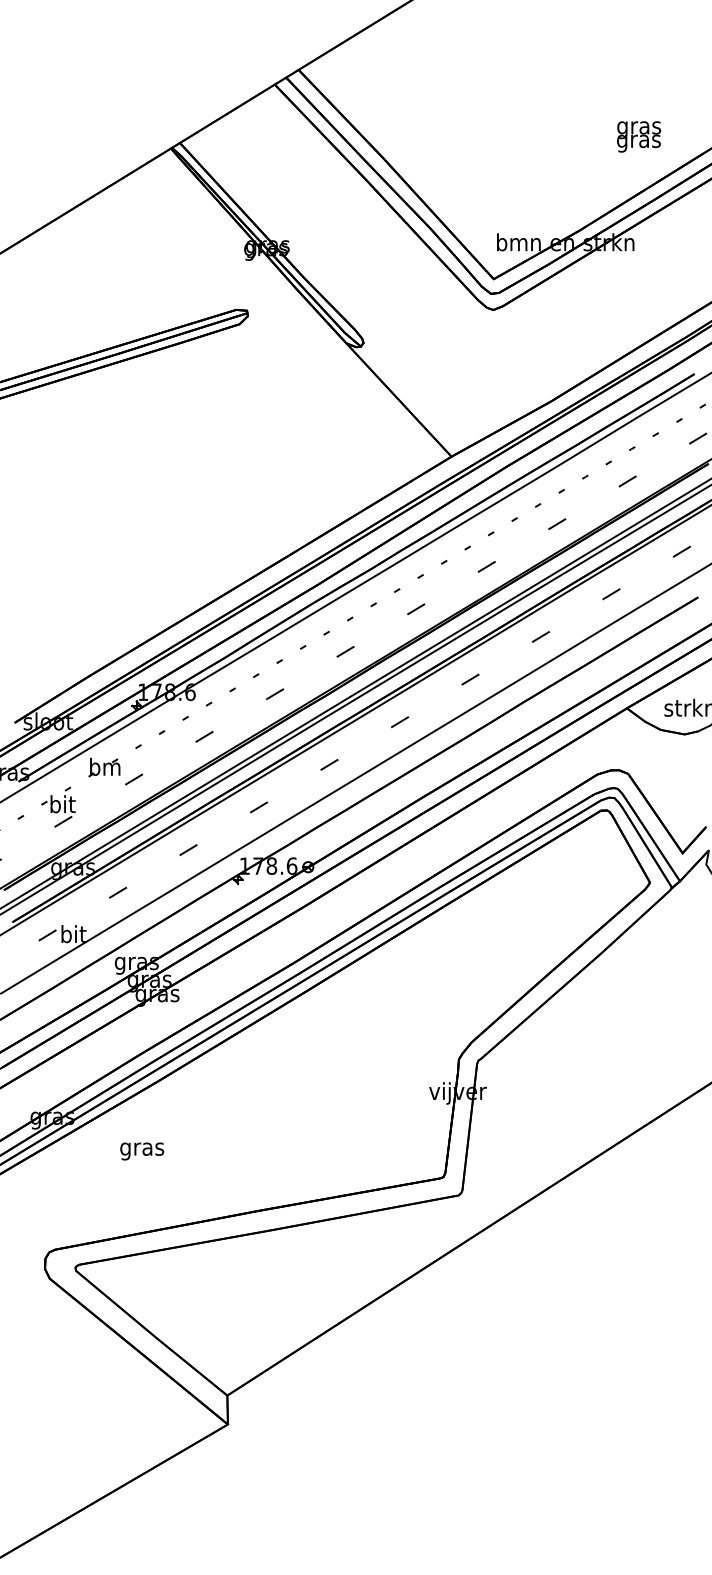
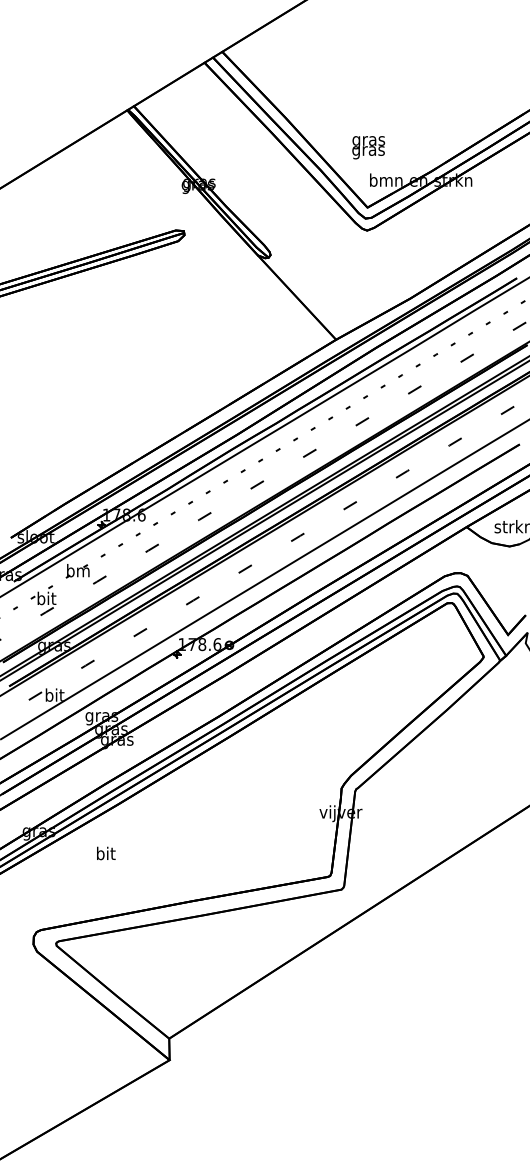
text: (638, 136) -> (368, 147), moved
text: (141, 1148) -> (105, 854), gras -> bit

